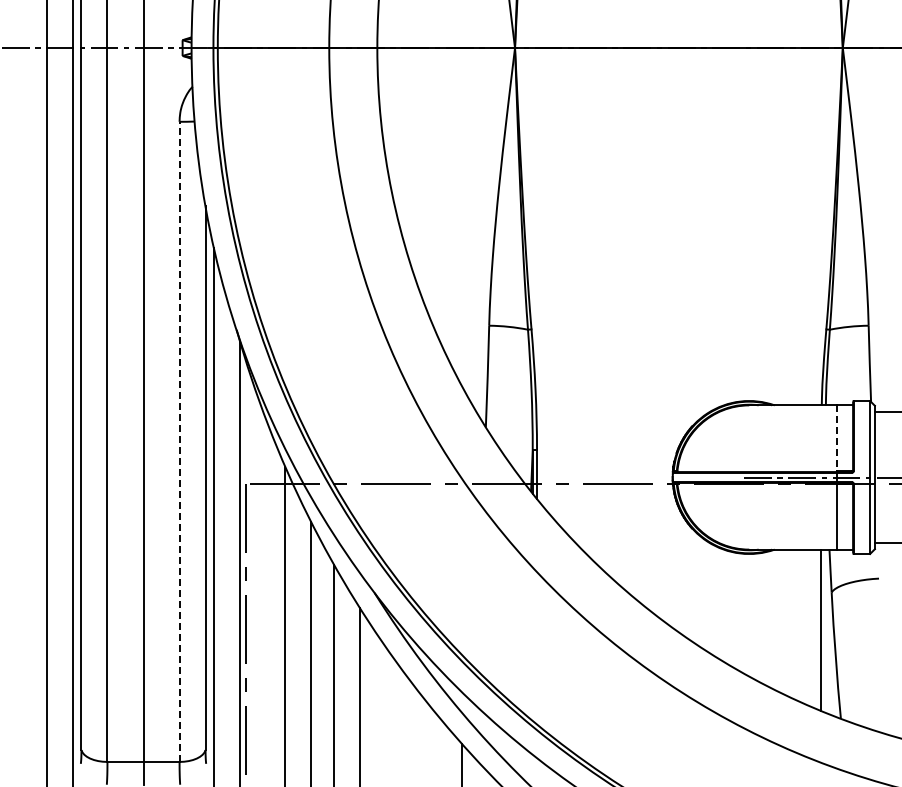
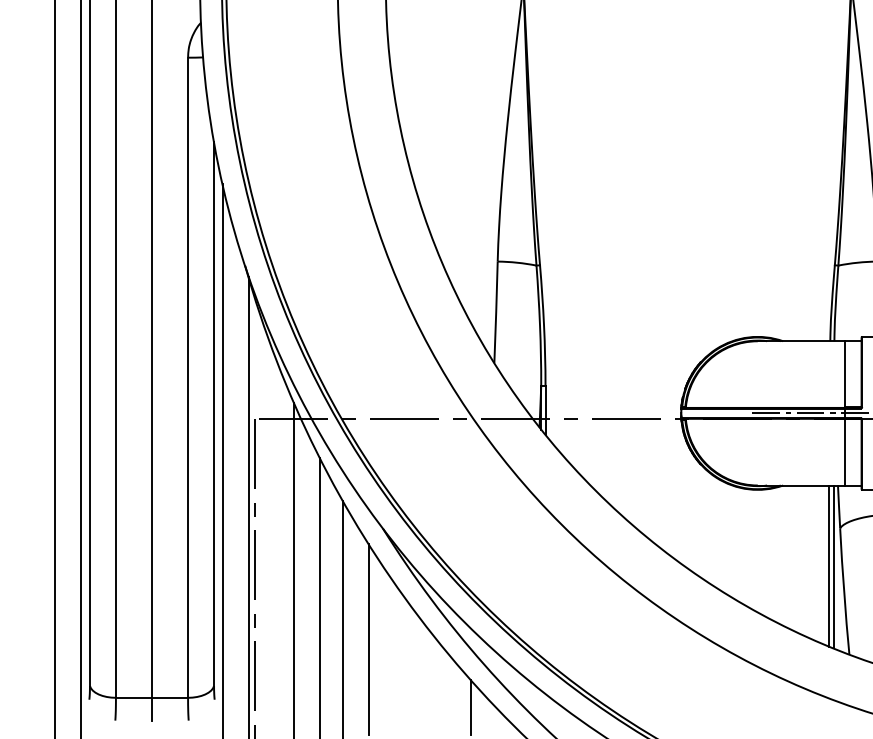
line: (836, 438) -> (845, 374), dashed -> solid
line: (179, 441) -> (188, 377), dashed -> solid
line: (825, 630) -> (834, 566), added

